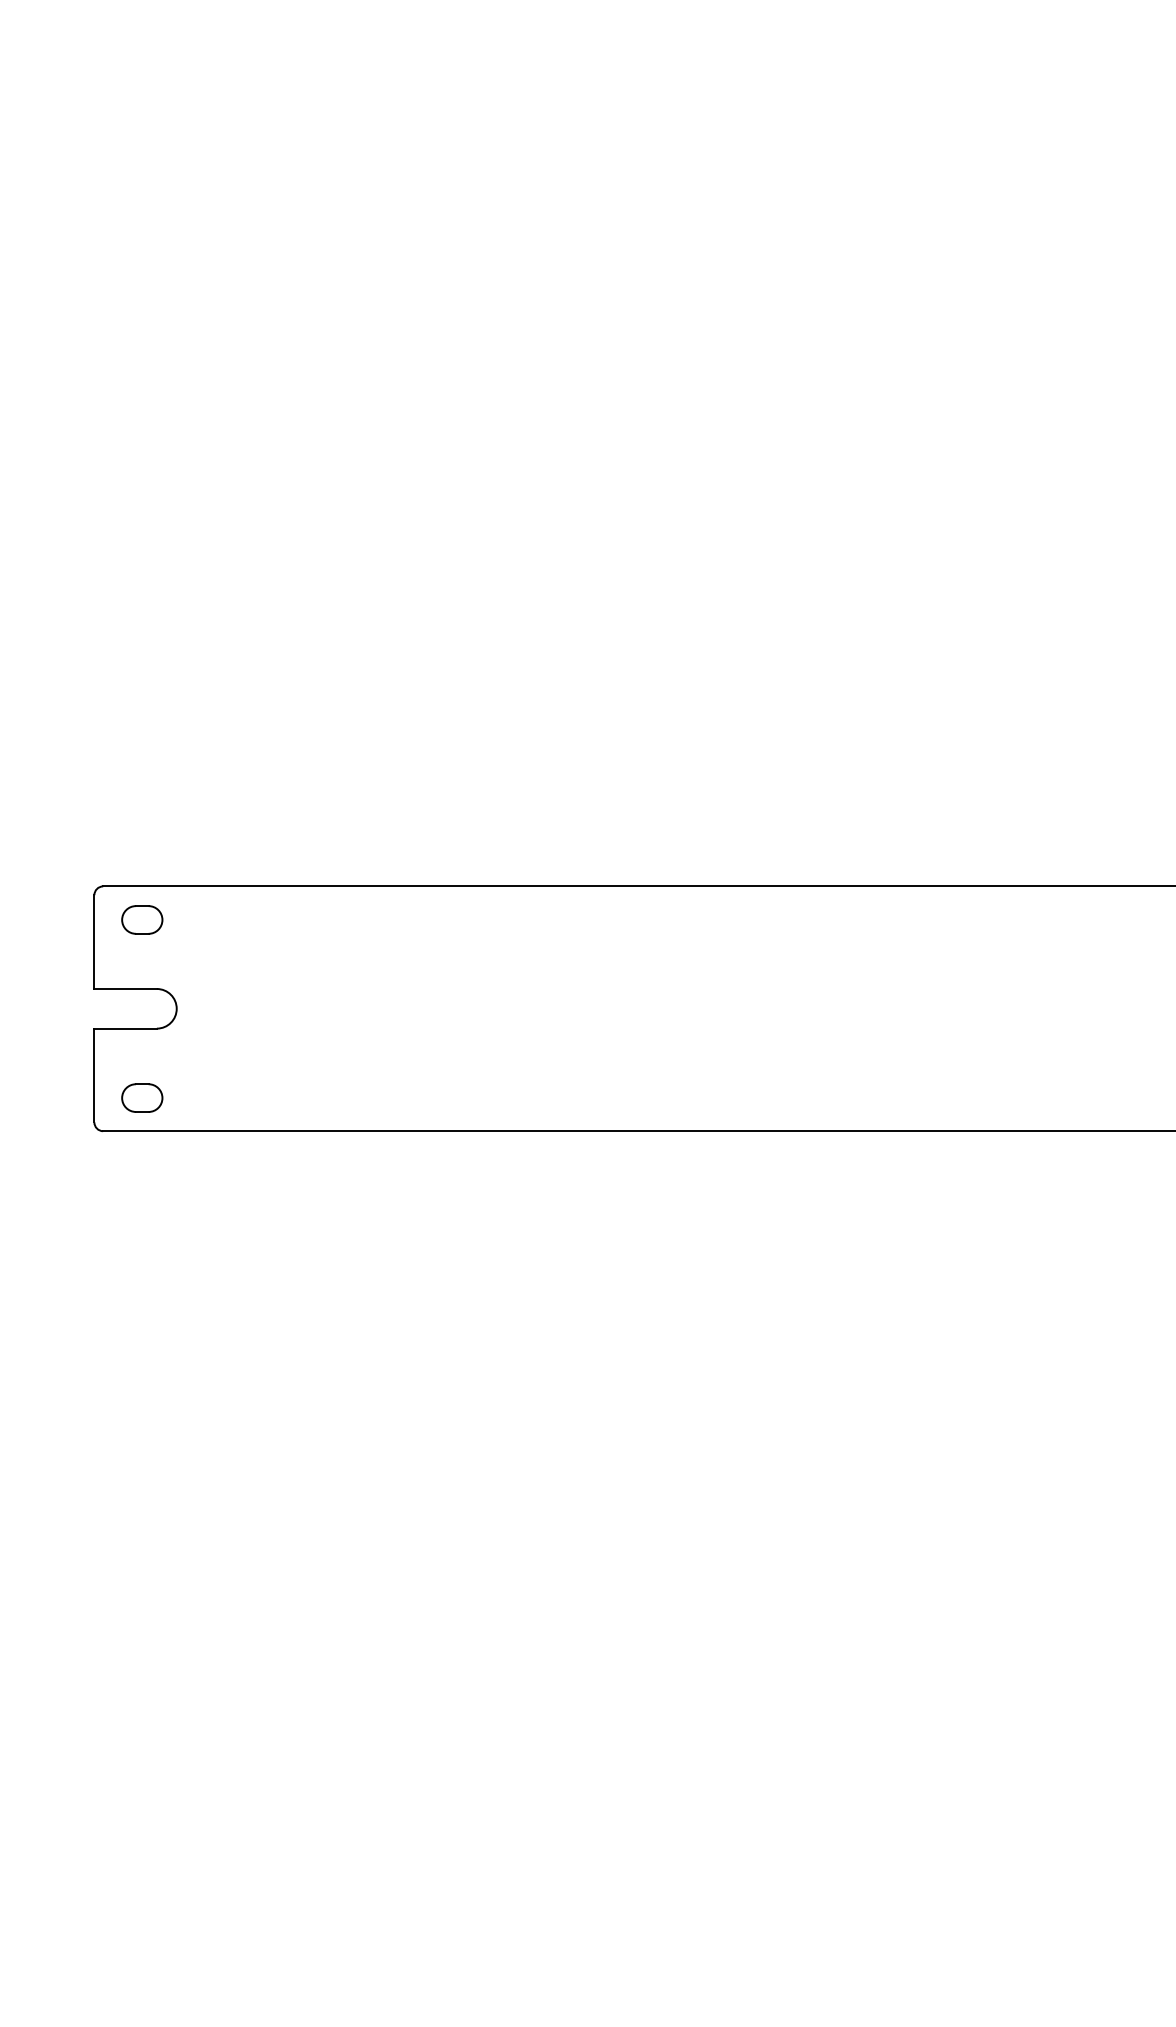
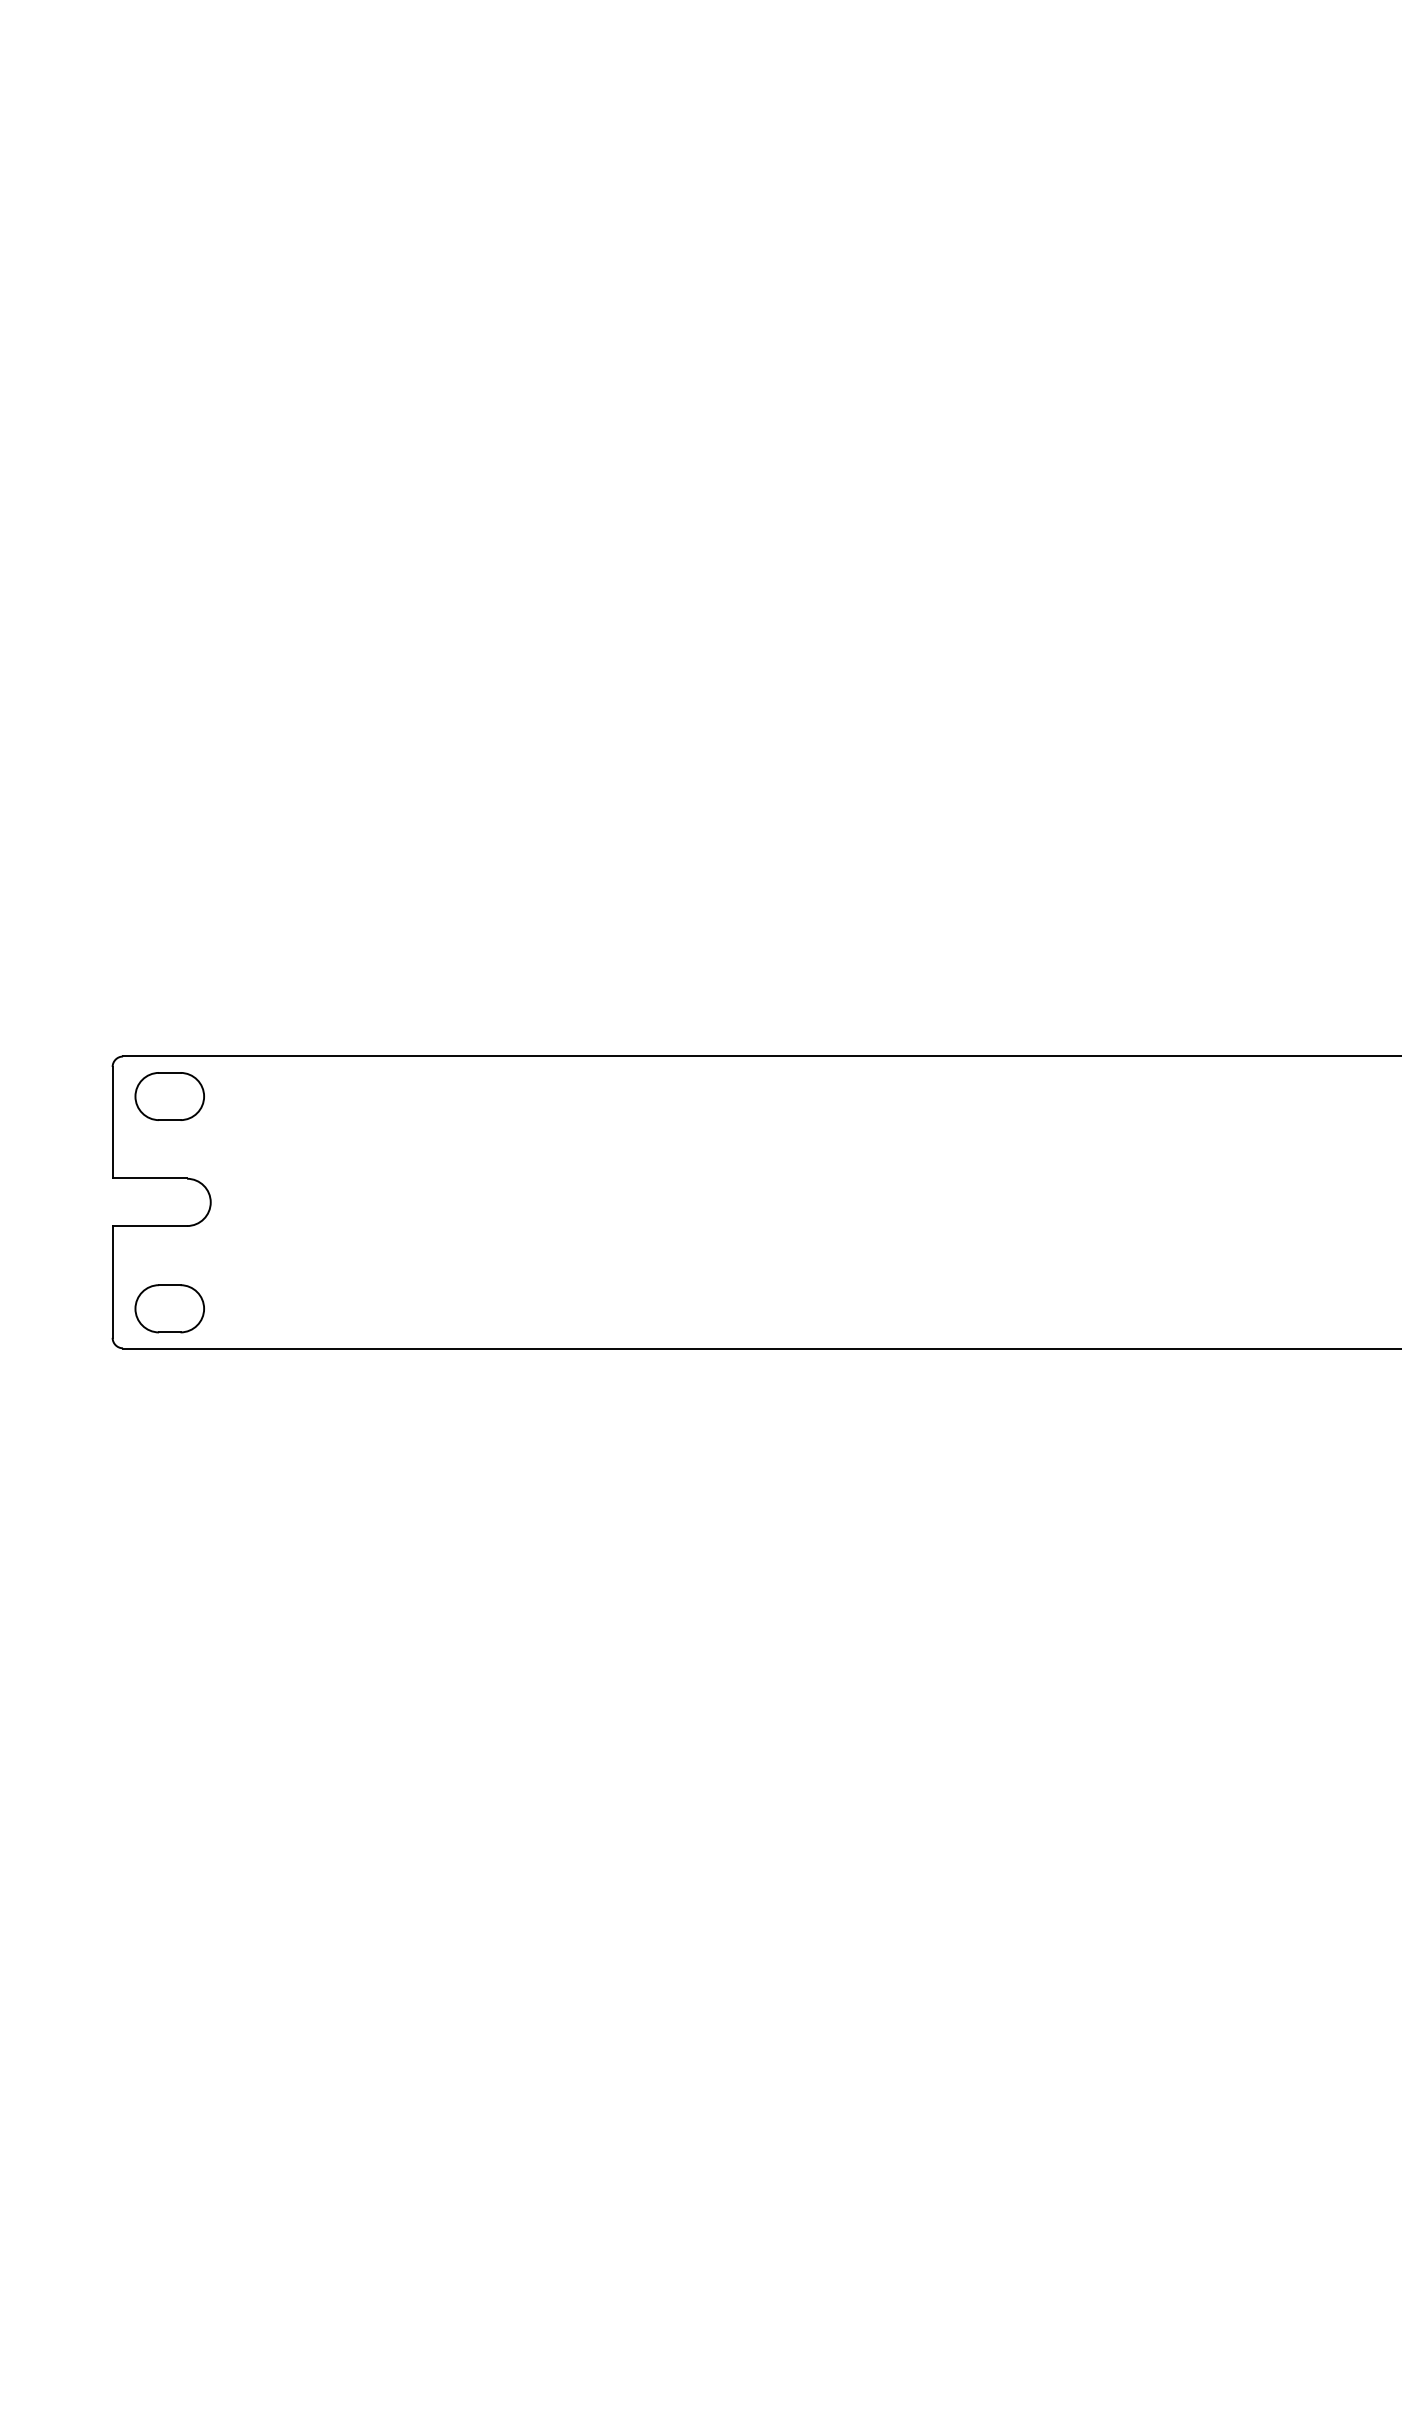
part: (142, 919) -> (169, 1096), size x1.43
part: (142, 1097) -> (169, 1308), size x1.43

